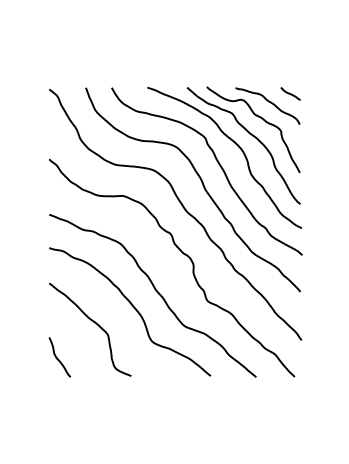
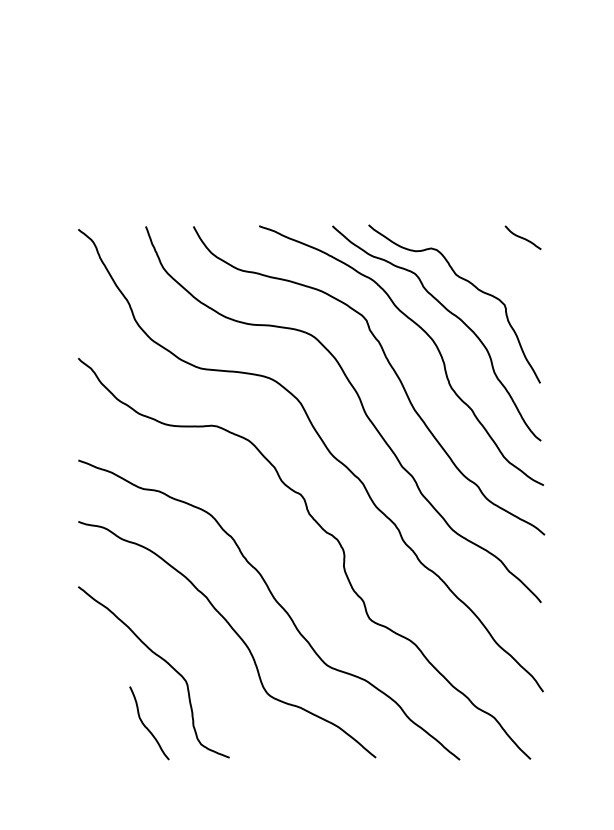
curve: (268, 102) -> (482, 253), removed
curve: (58, 358) -> (146, 725), moved

